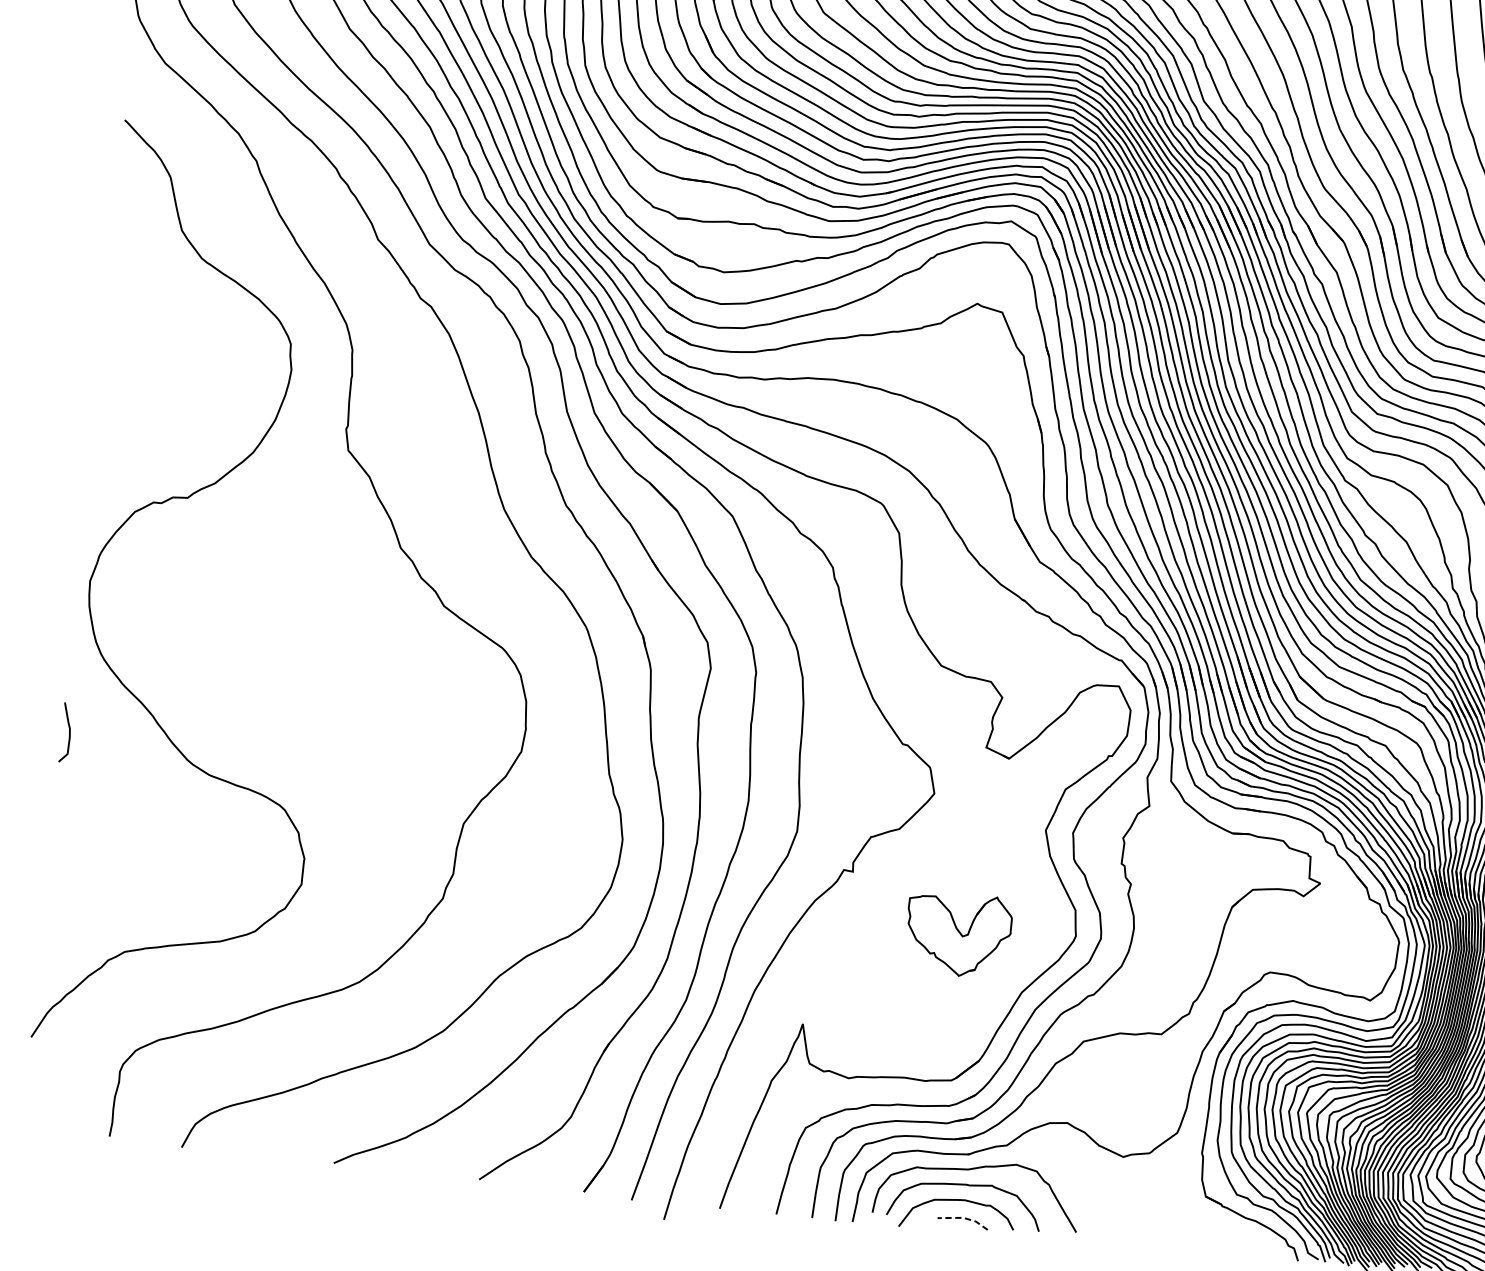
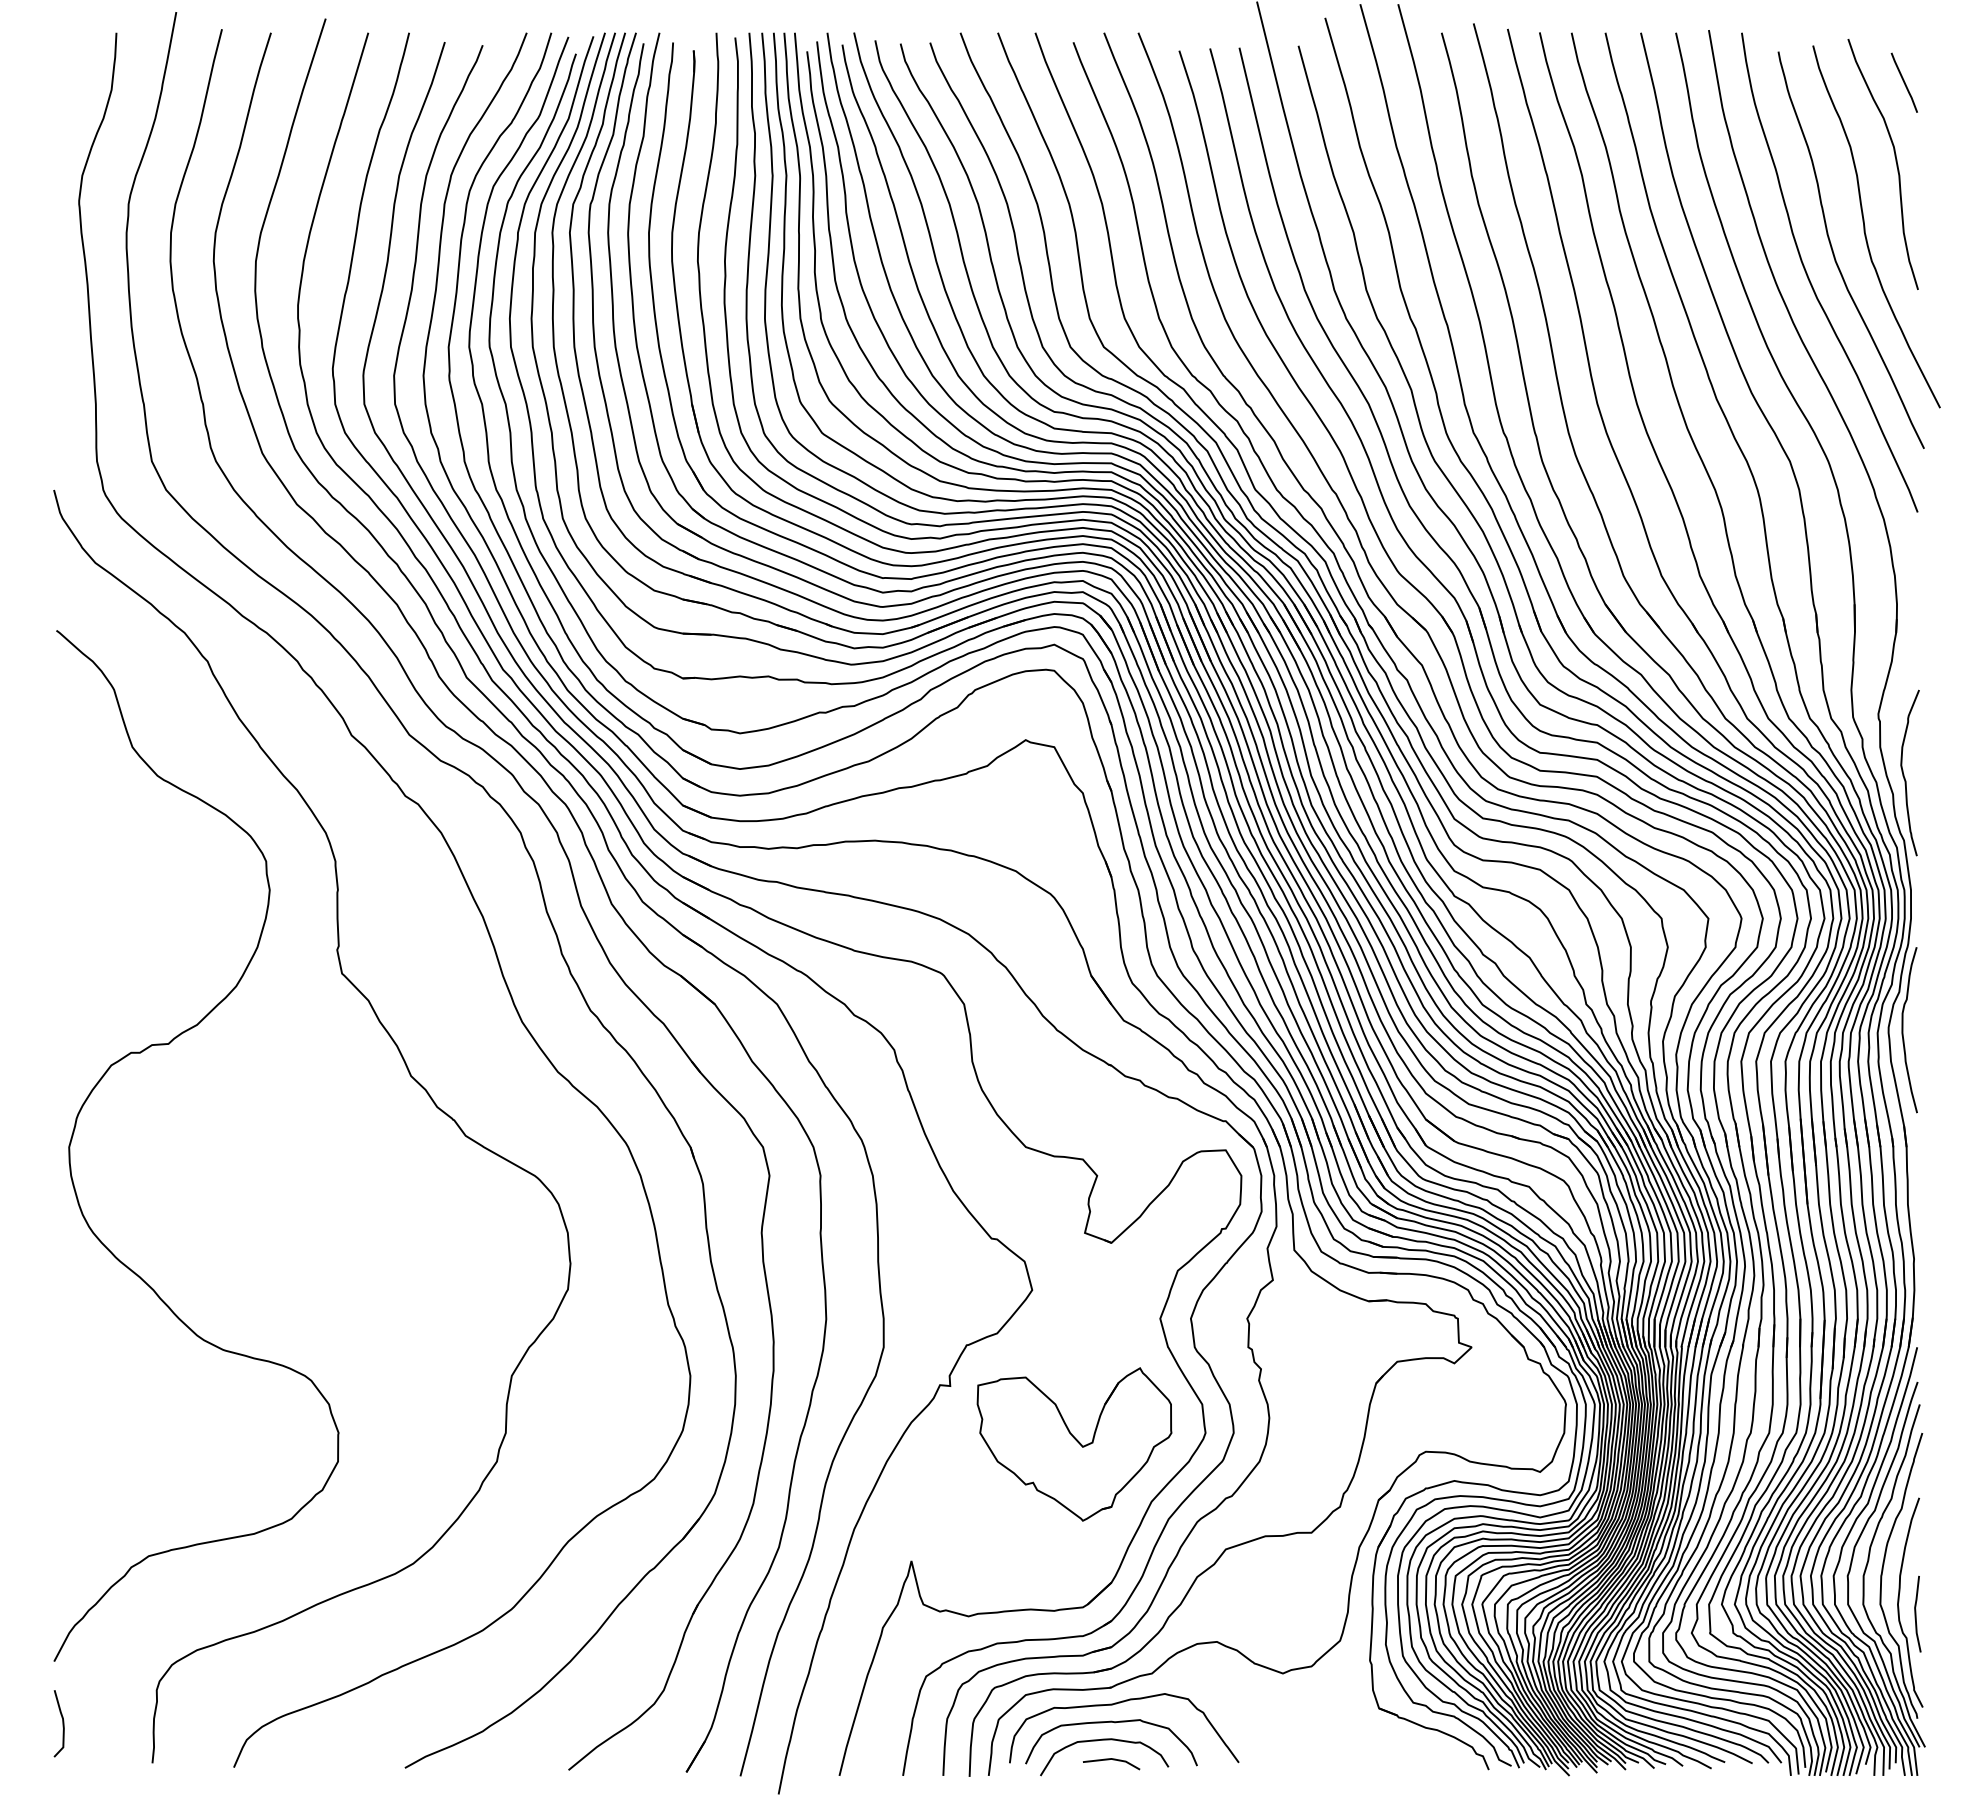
curve: (69, 732) -> (62, 1723), moved
part: (958, 934) -> (1074, 1444), size x1.67
line: (964, 1218) -> (1112, 1759), dashed -> solid

